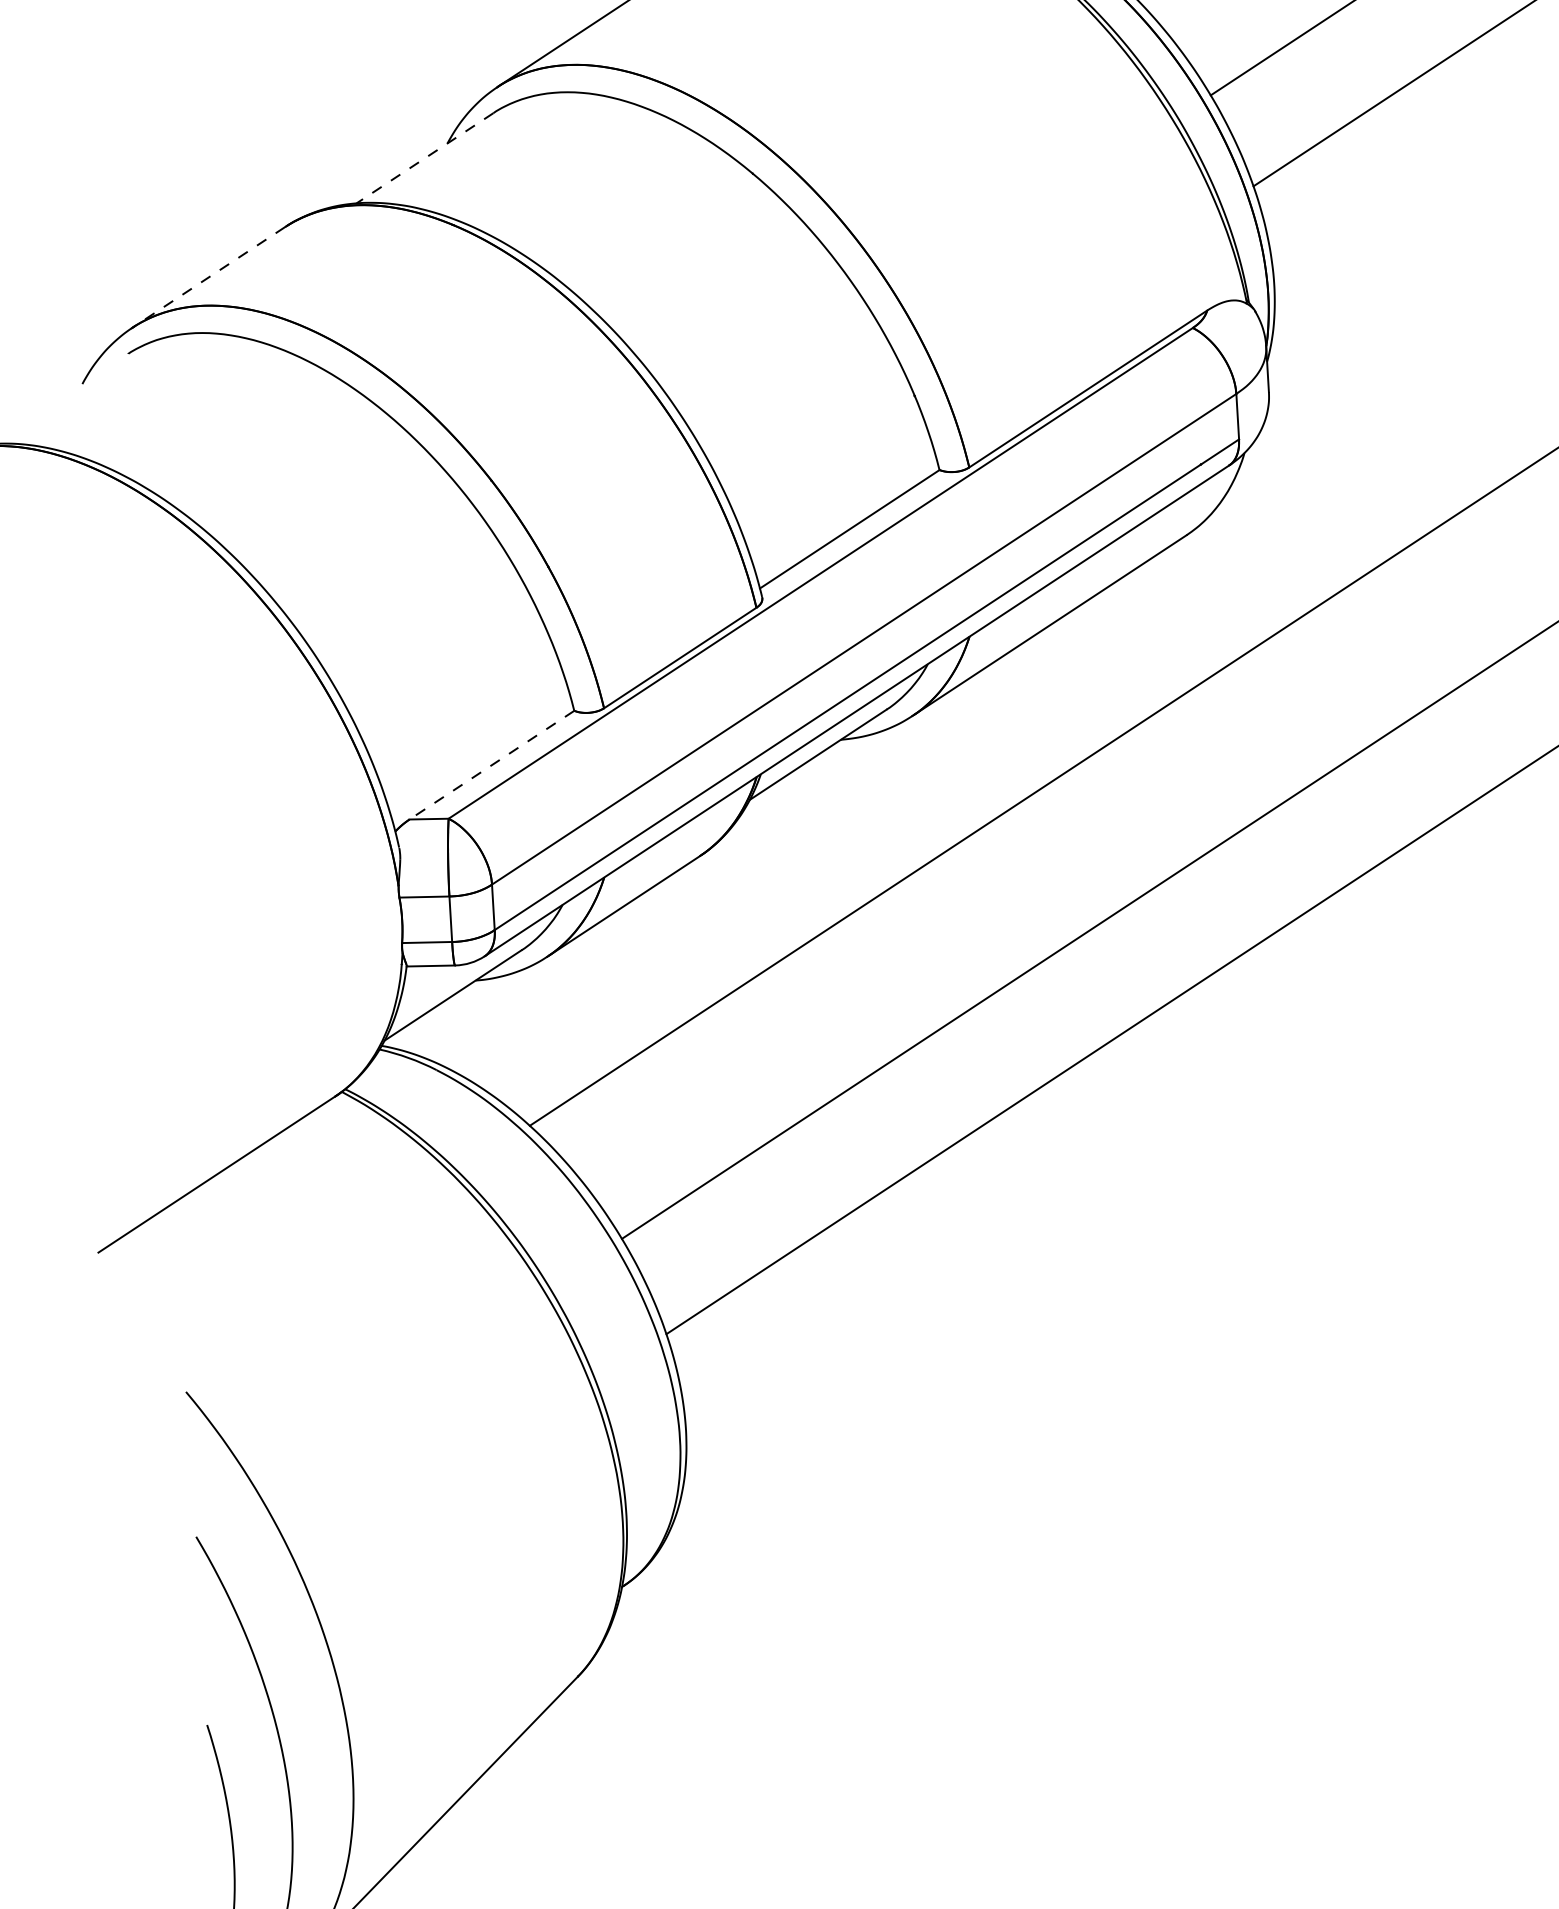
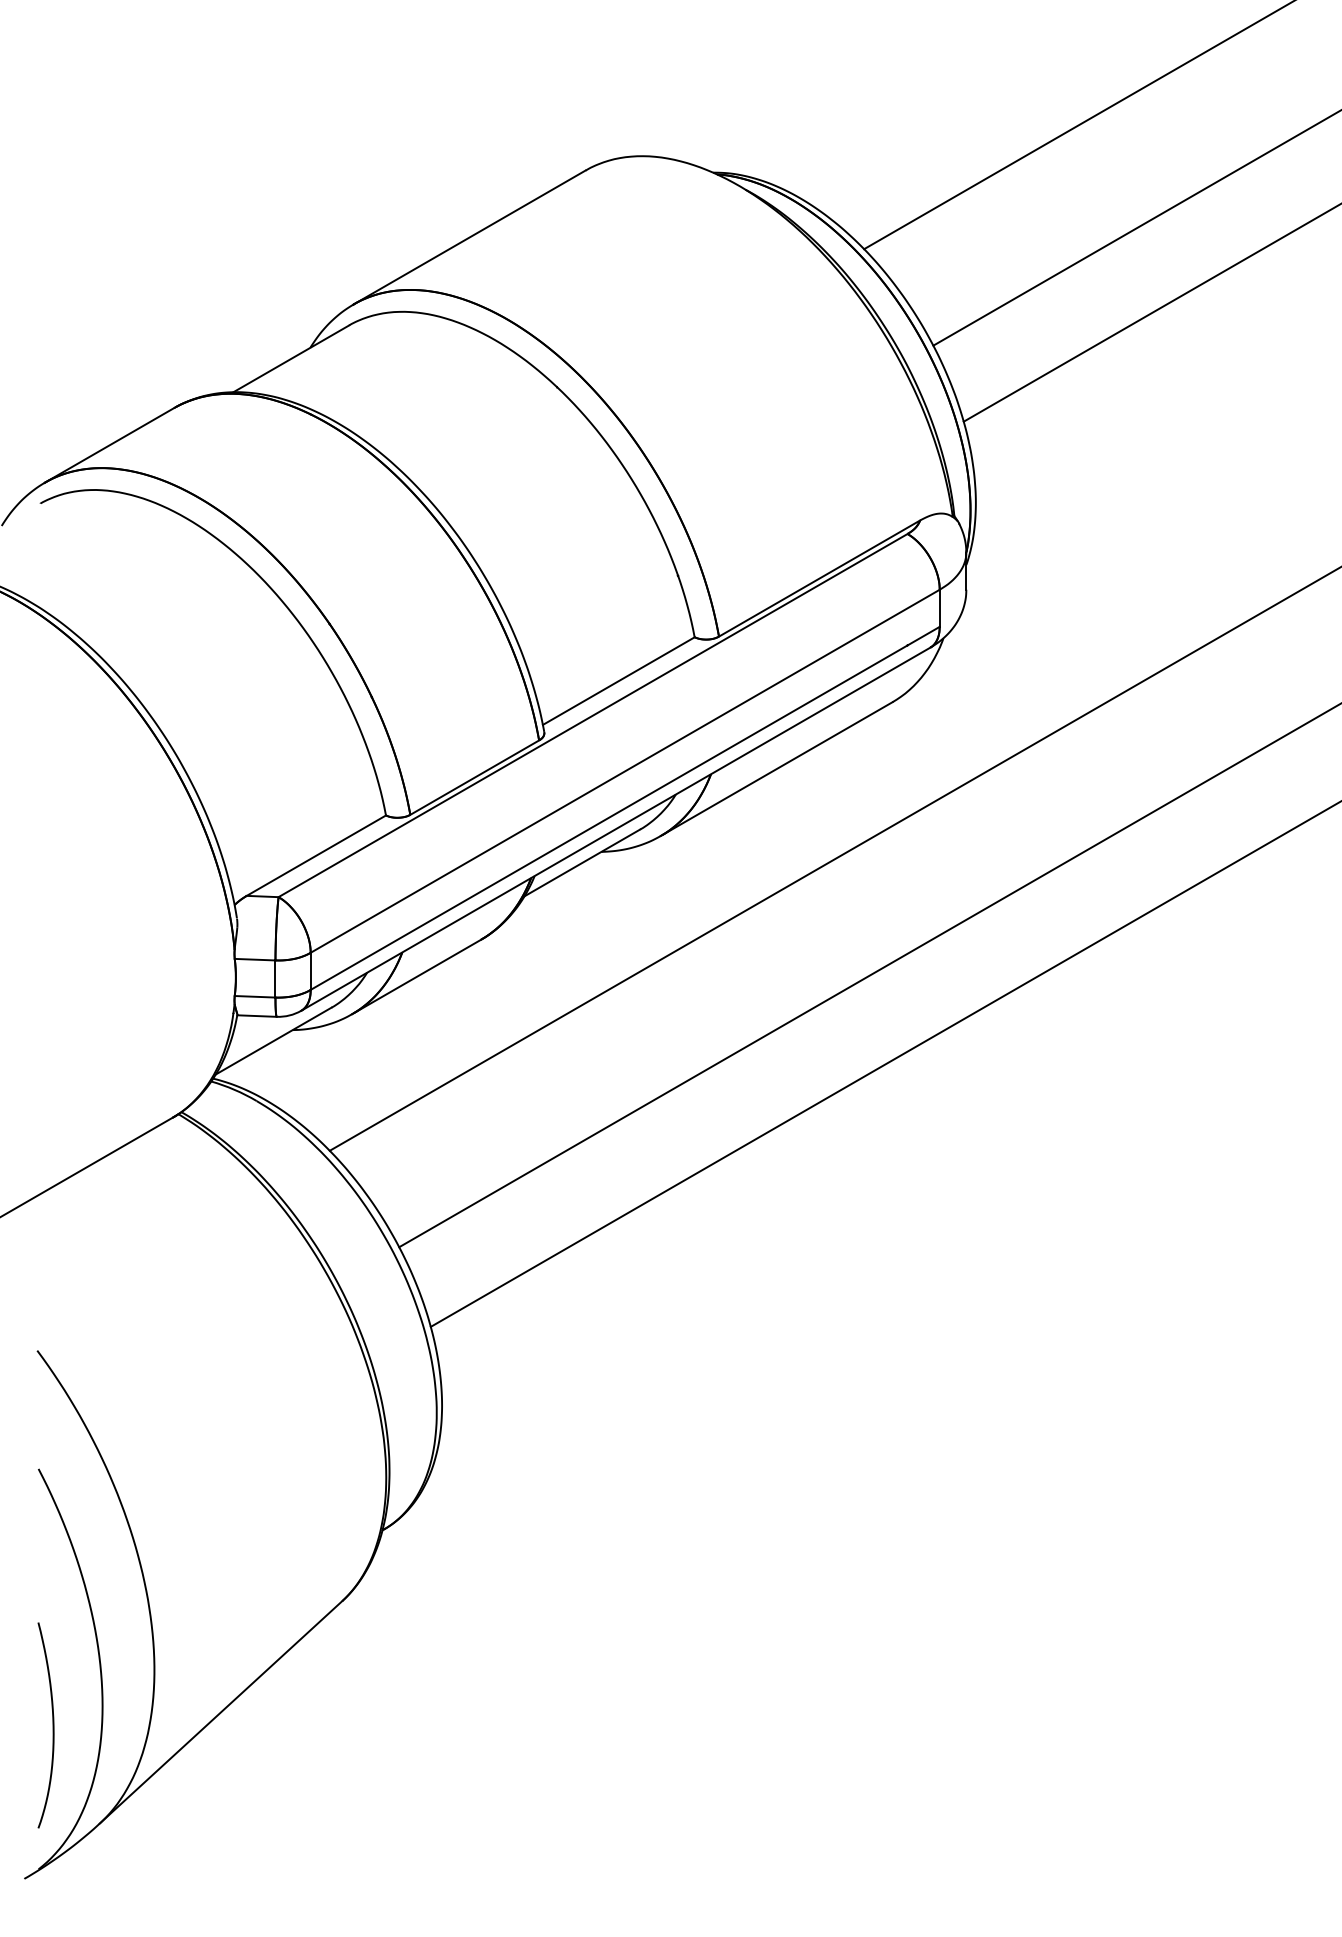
line: (425, 157) -> (291, 358), dashed -> solid
line: (208, 277) -> (109, 445), dashed -> solid
line: (490, 765) -> (315, 855), dashed -> solid

